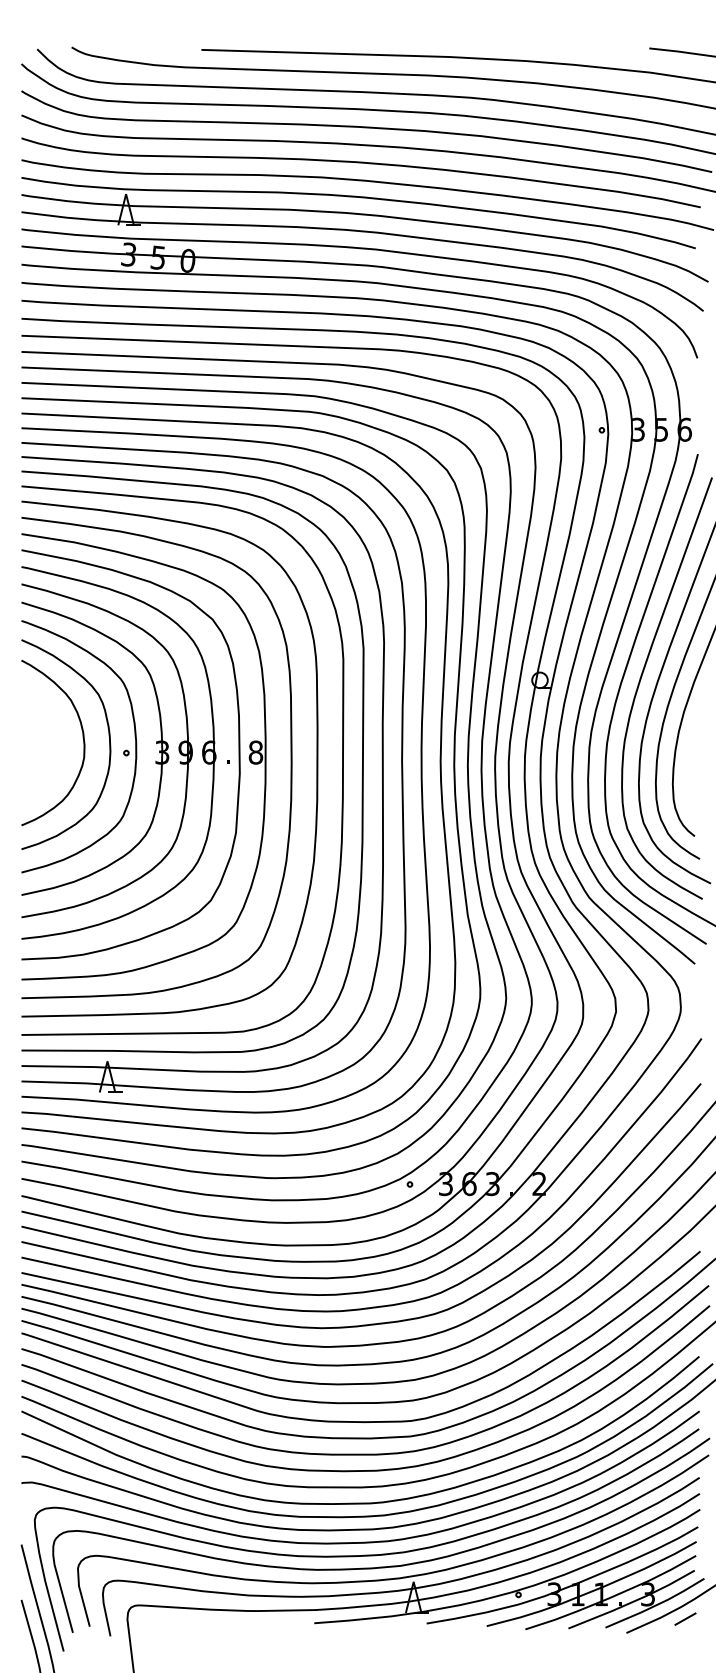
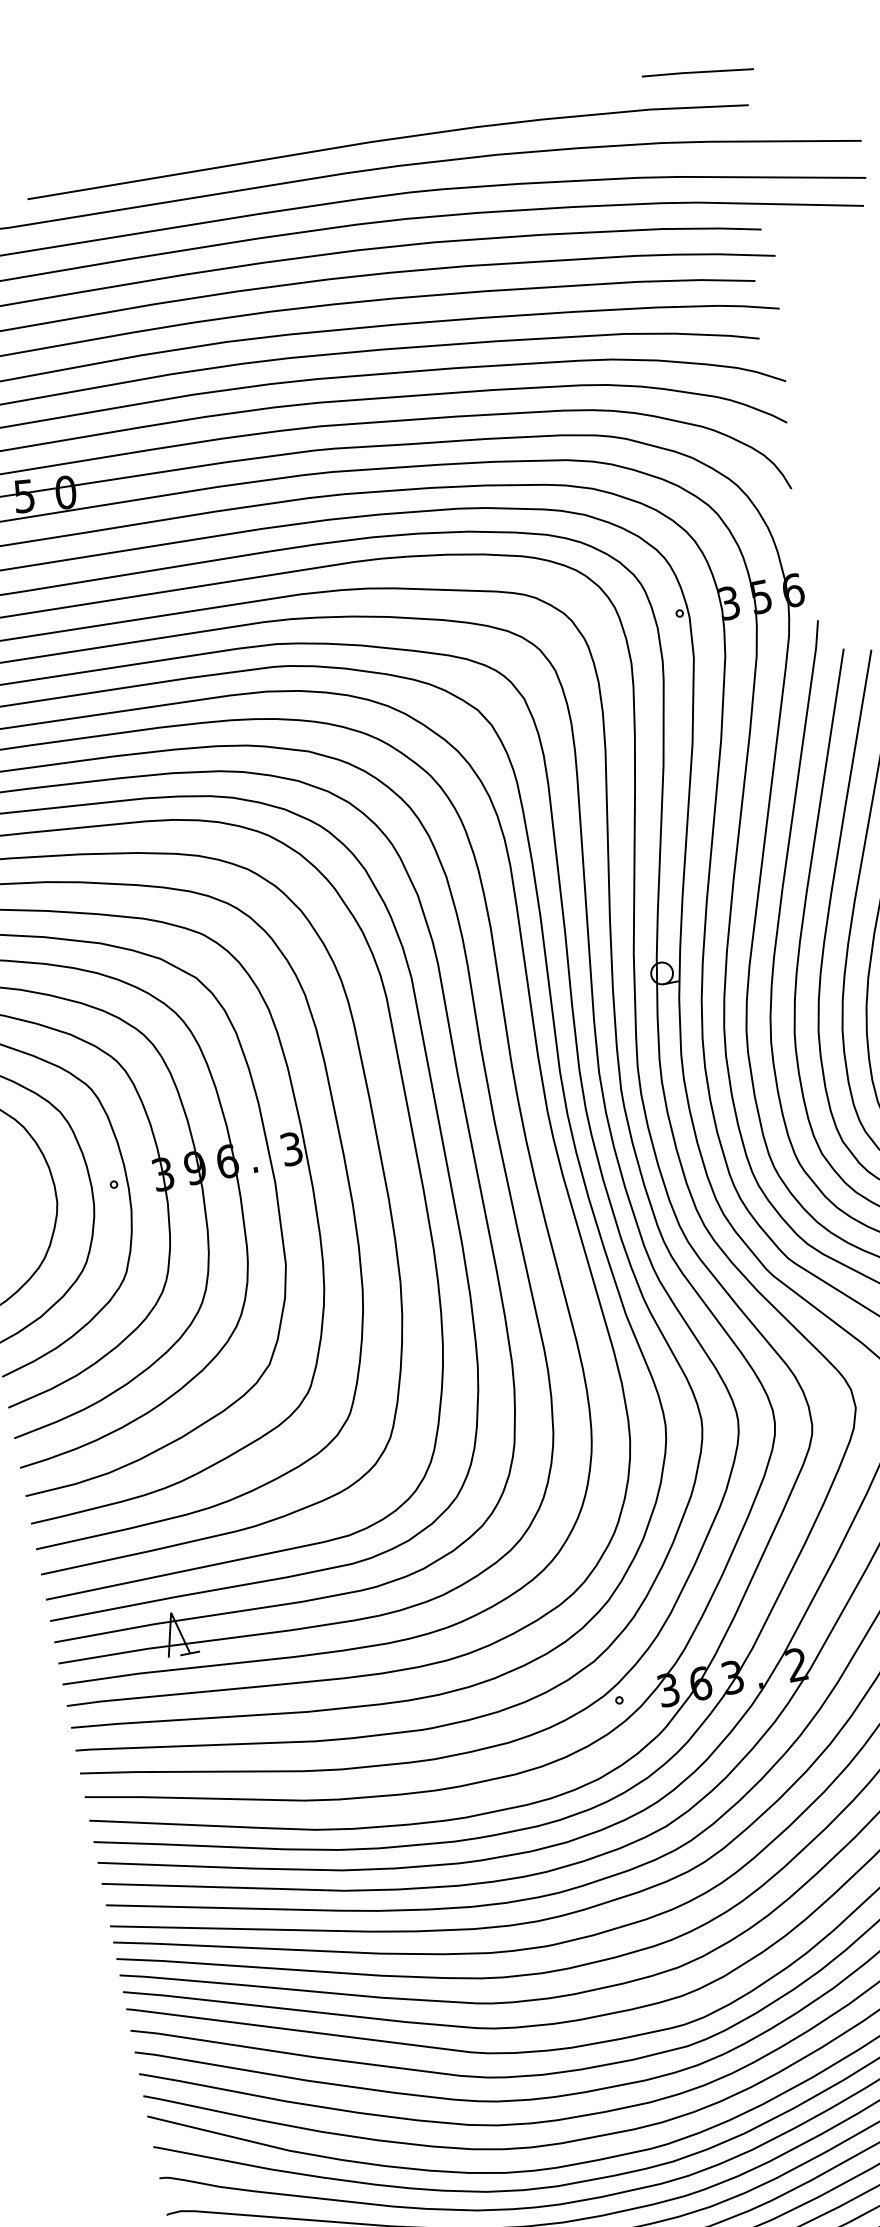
text: (255, 752) -> (291, 1149), 8 -> 3

